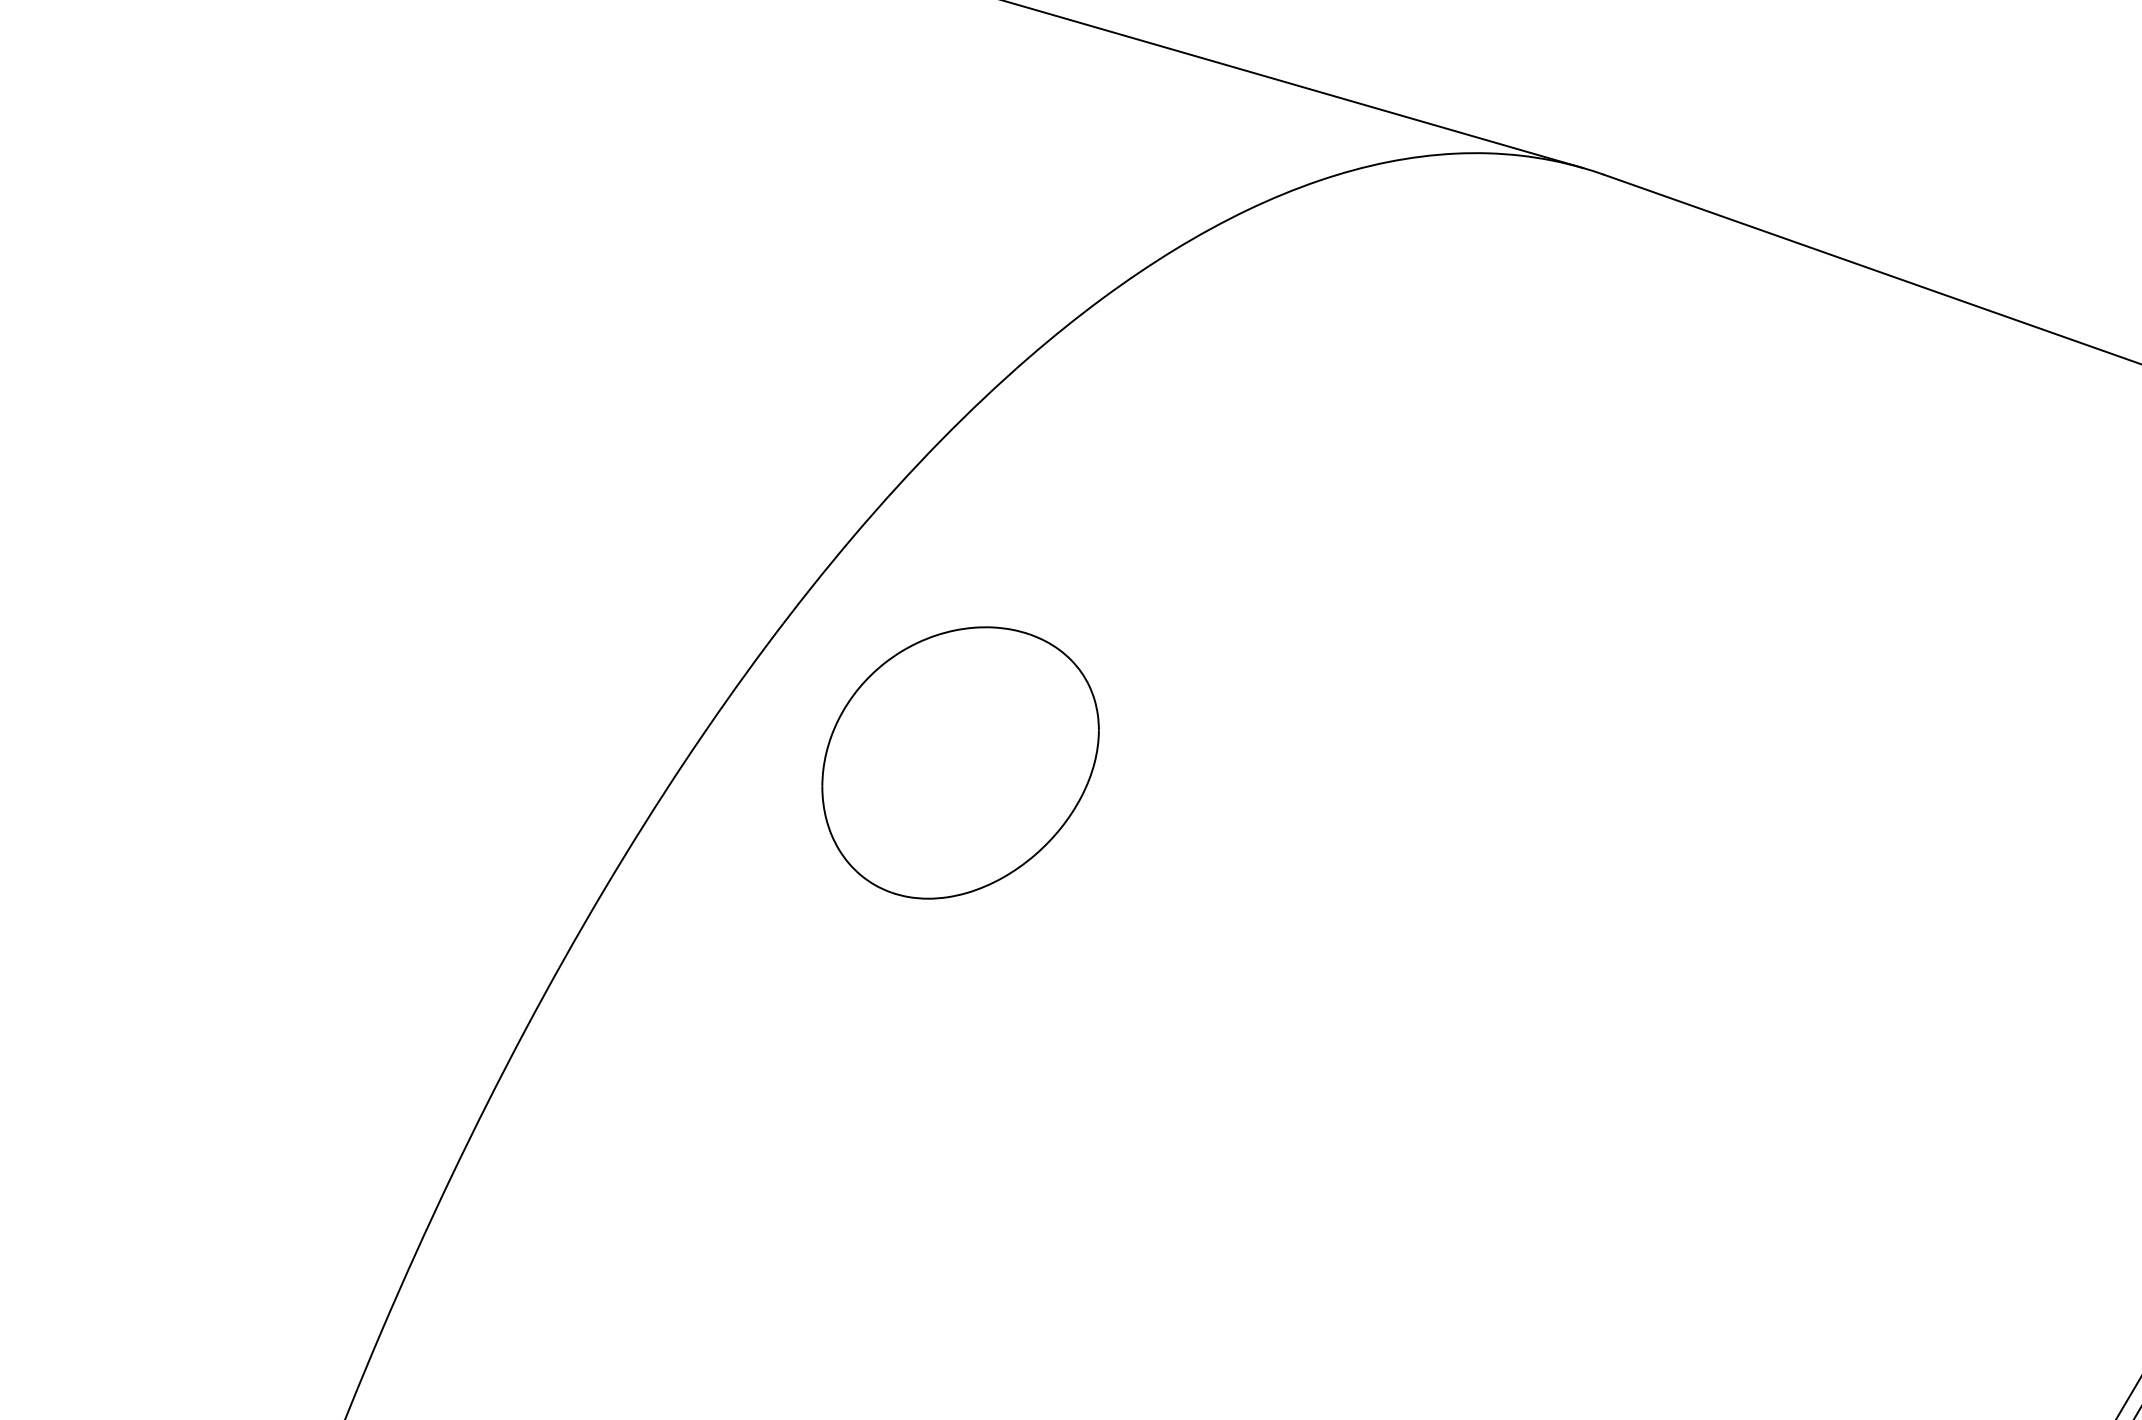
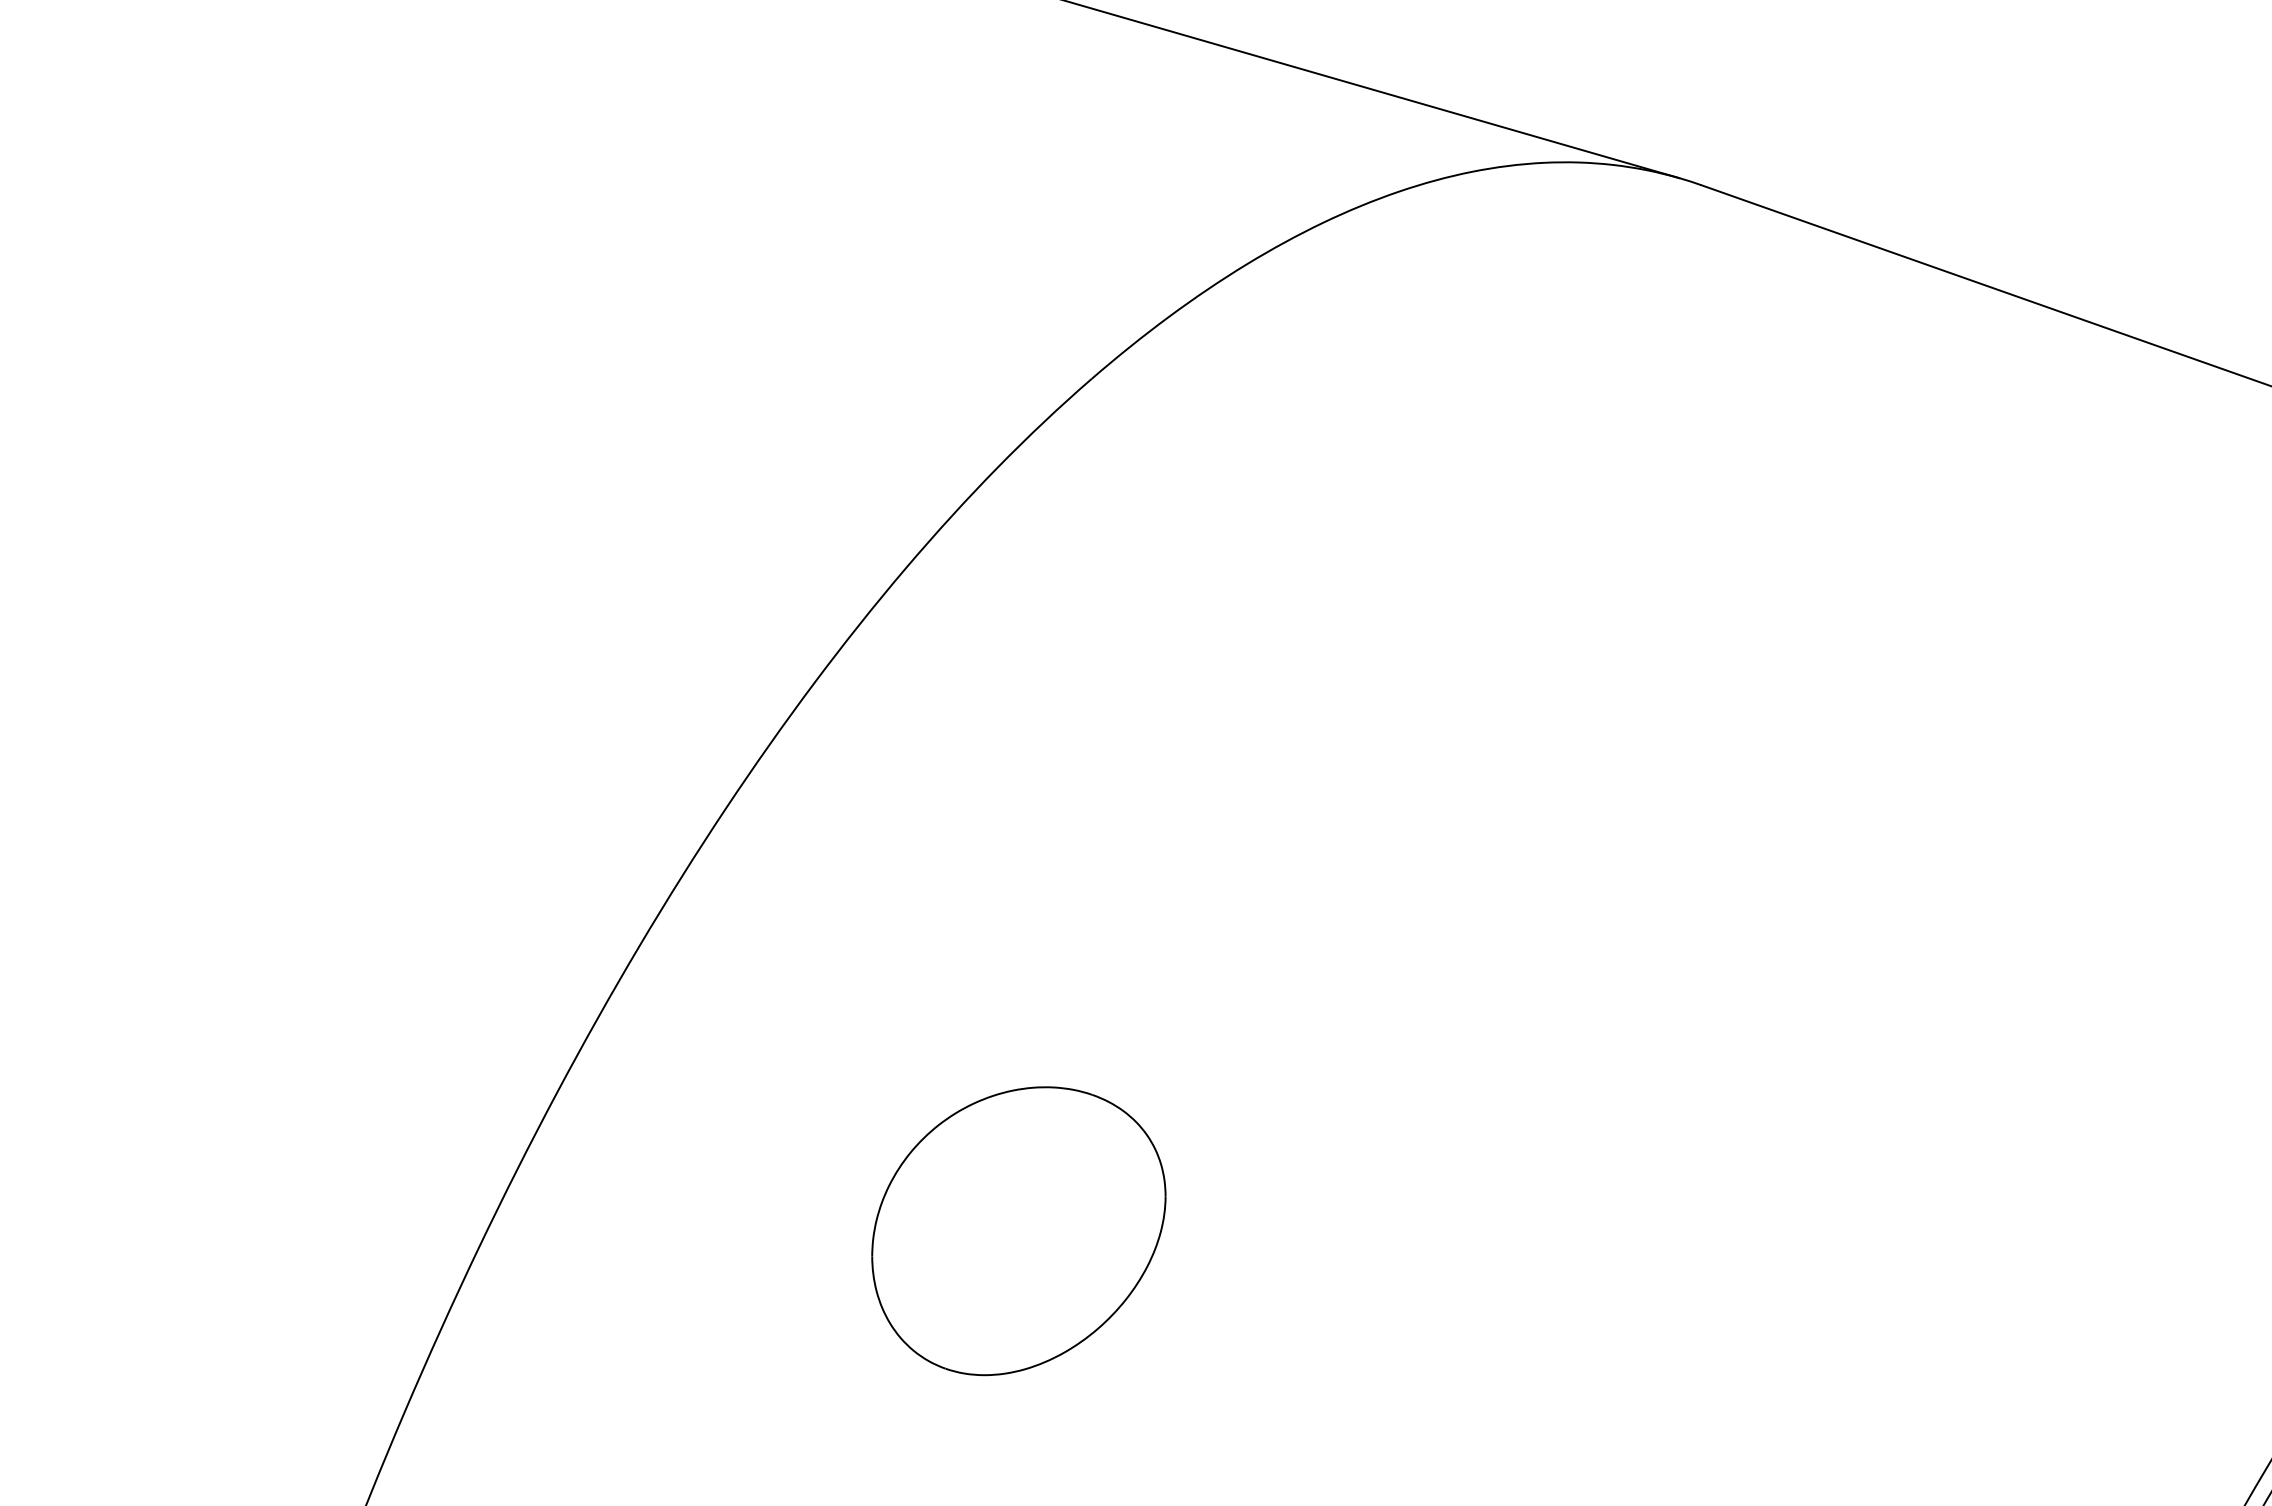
part: (960, 763) -> (1018, 1231), moved

